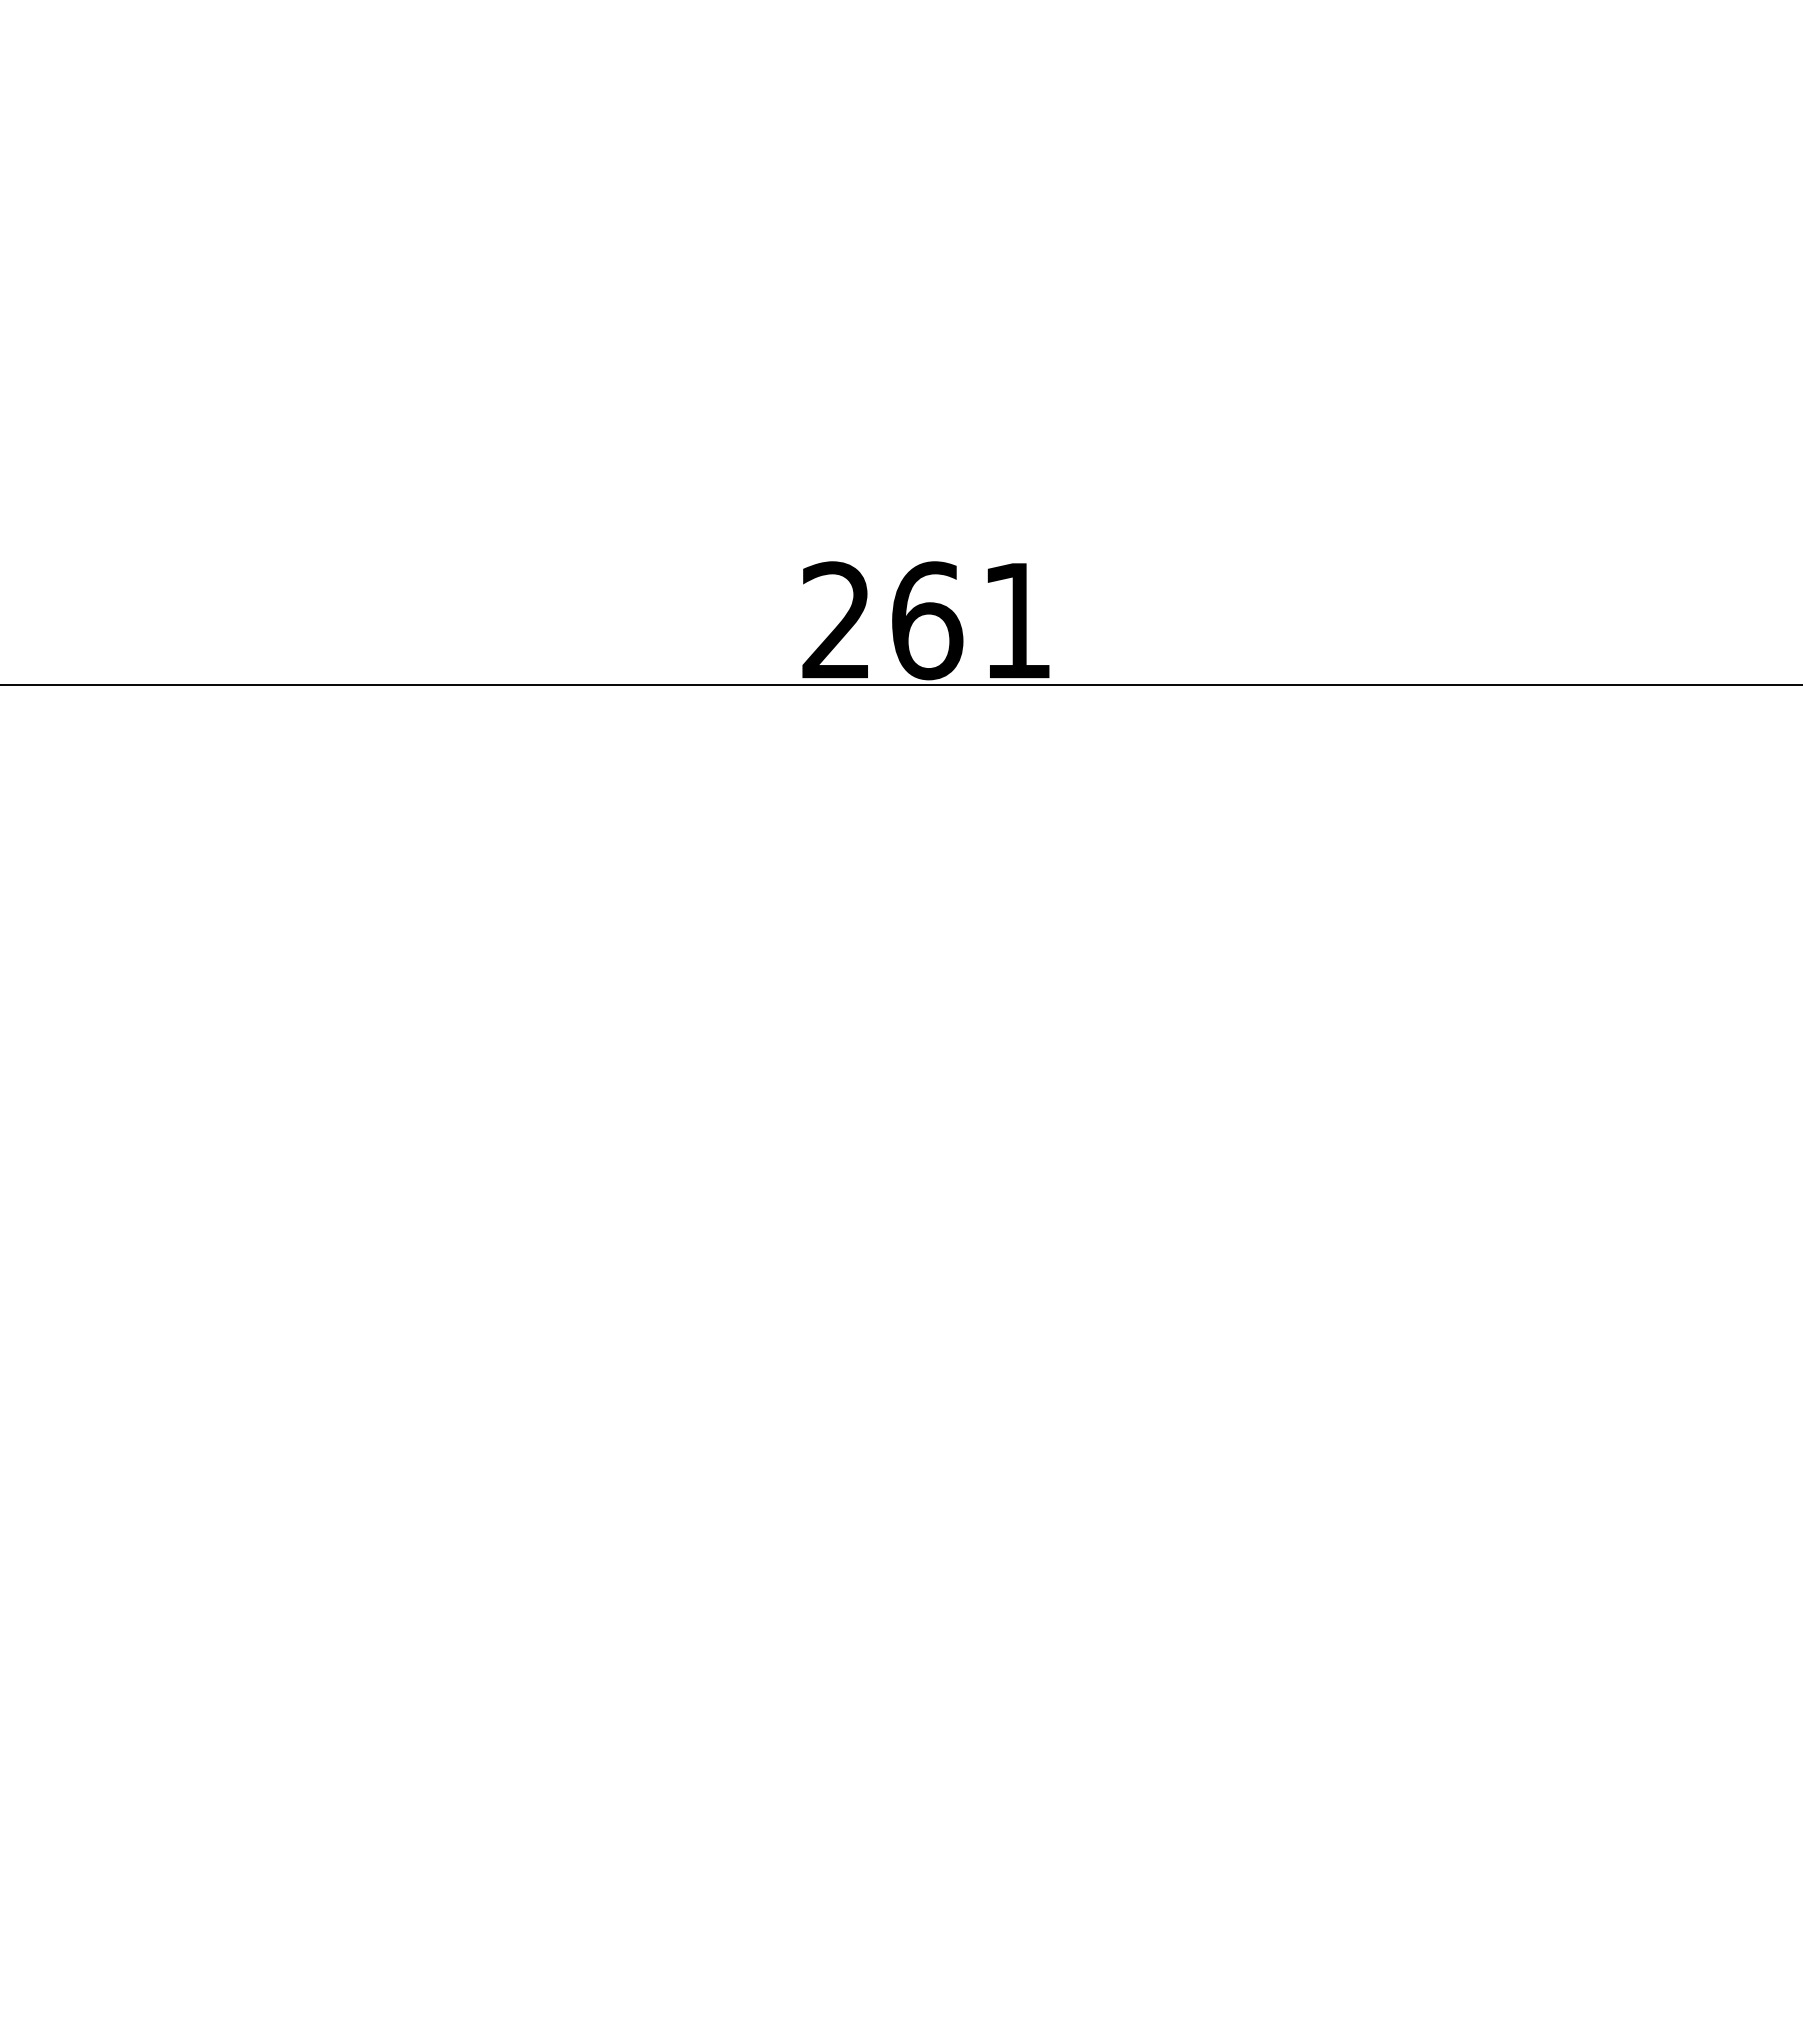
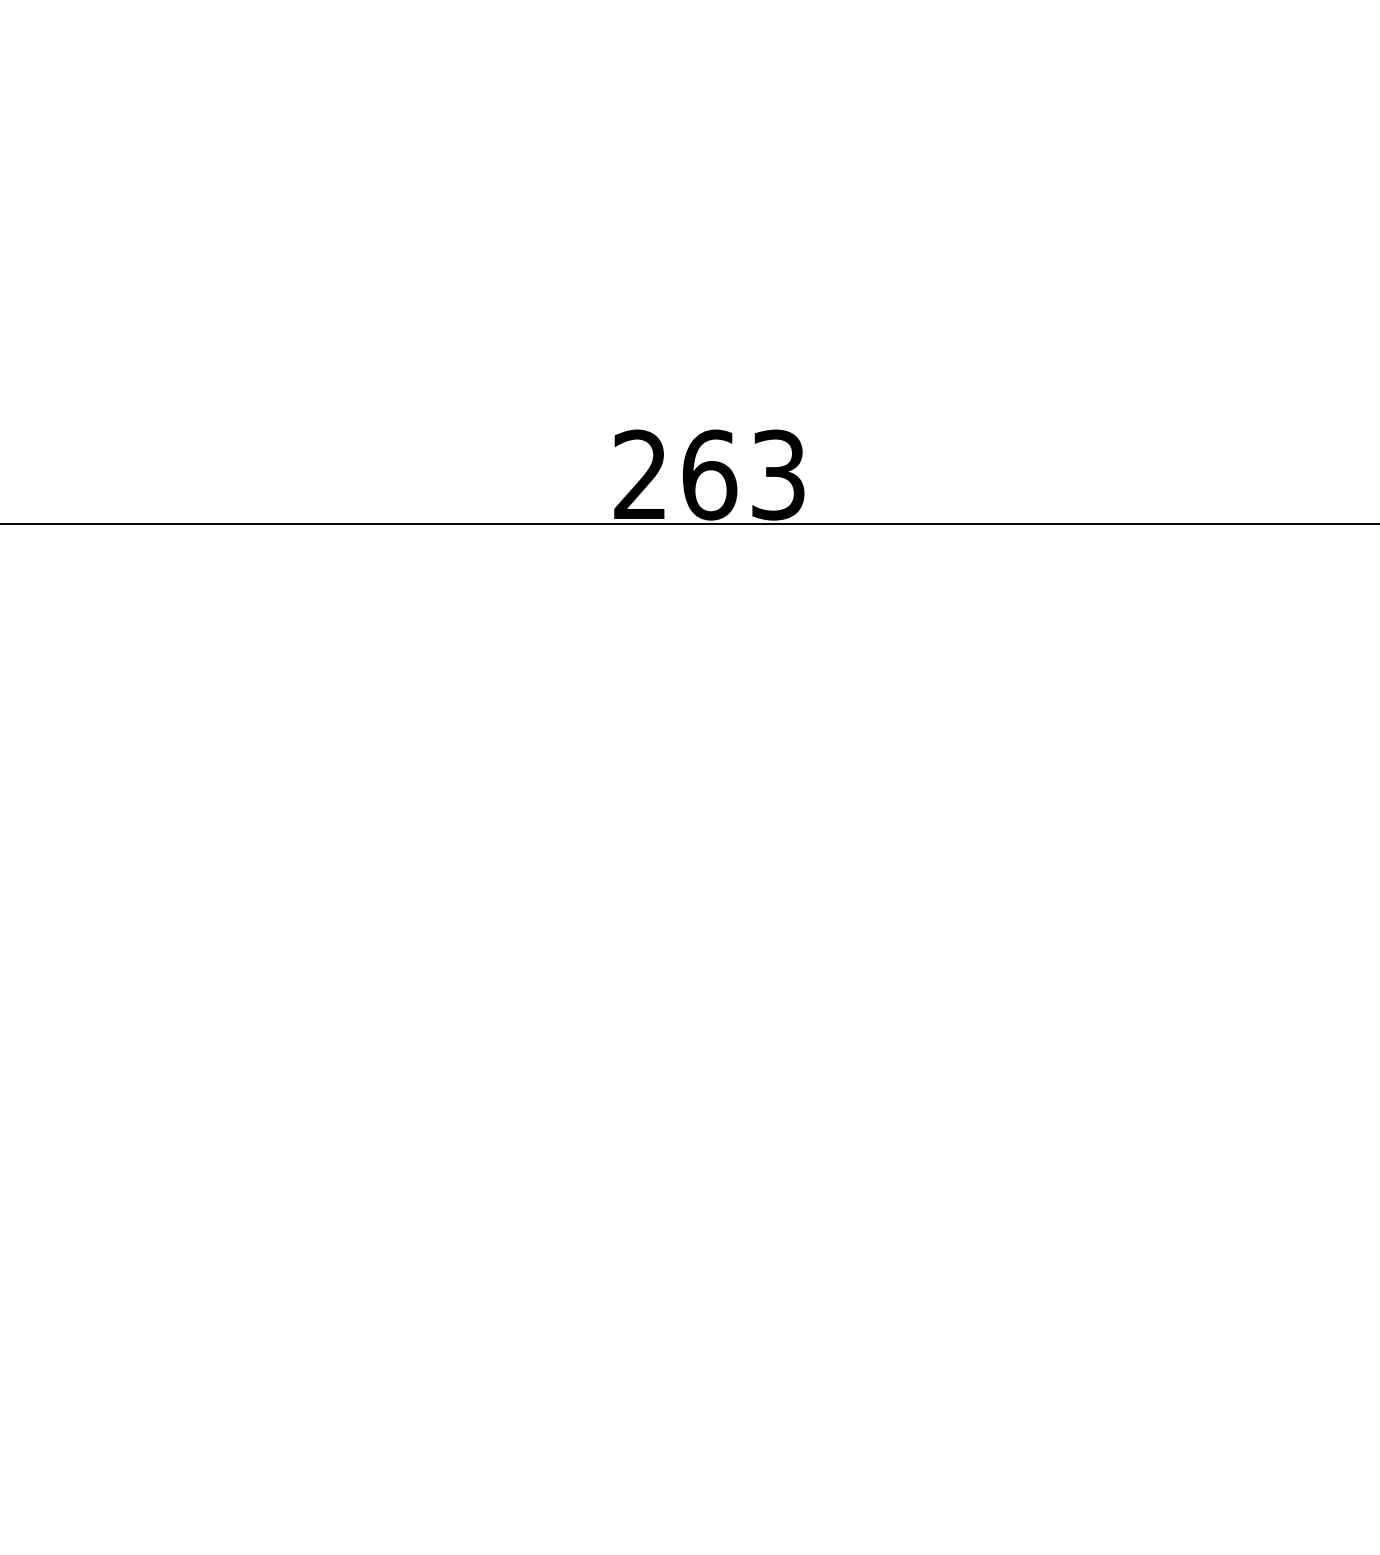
text: (1017, 620) -> (778, 474), 261 -> 263

